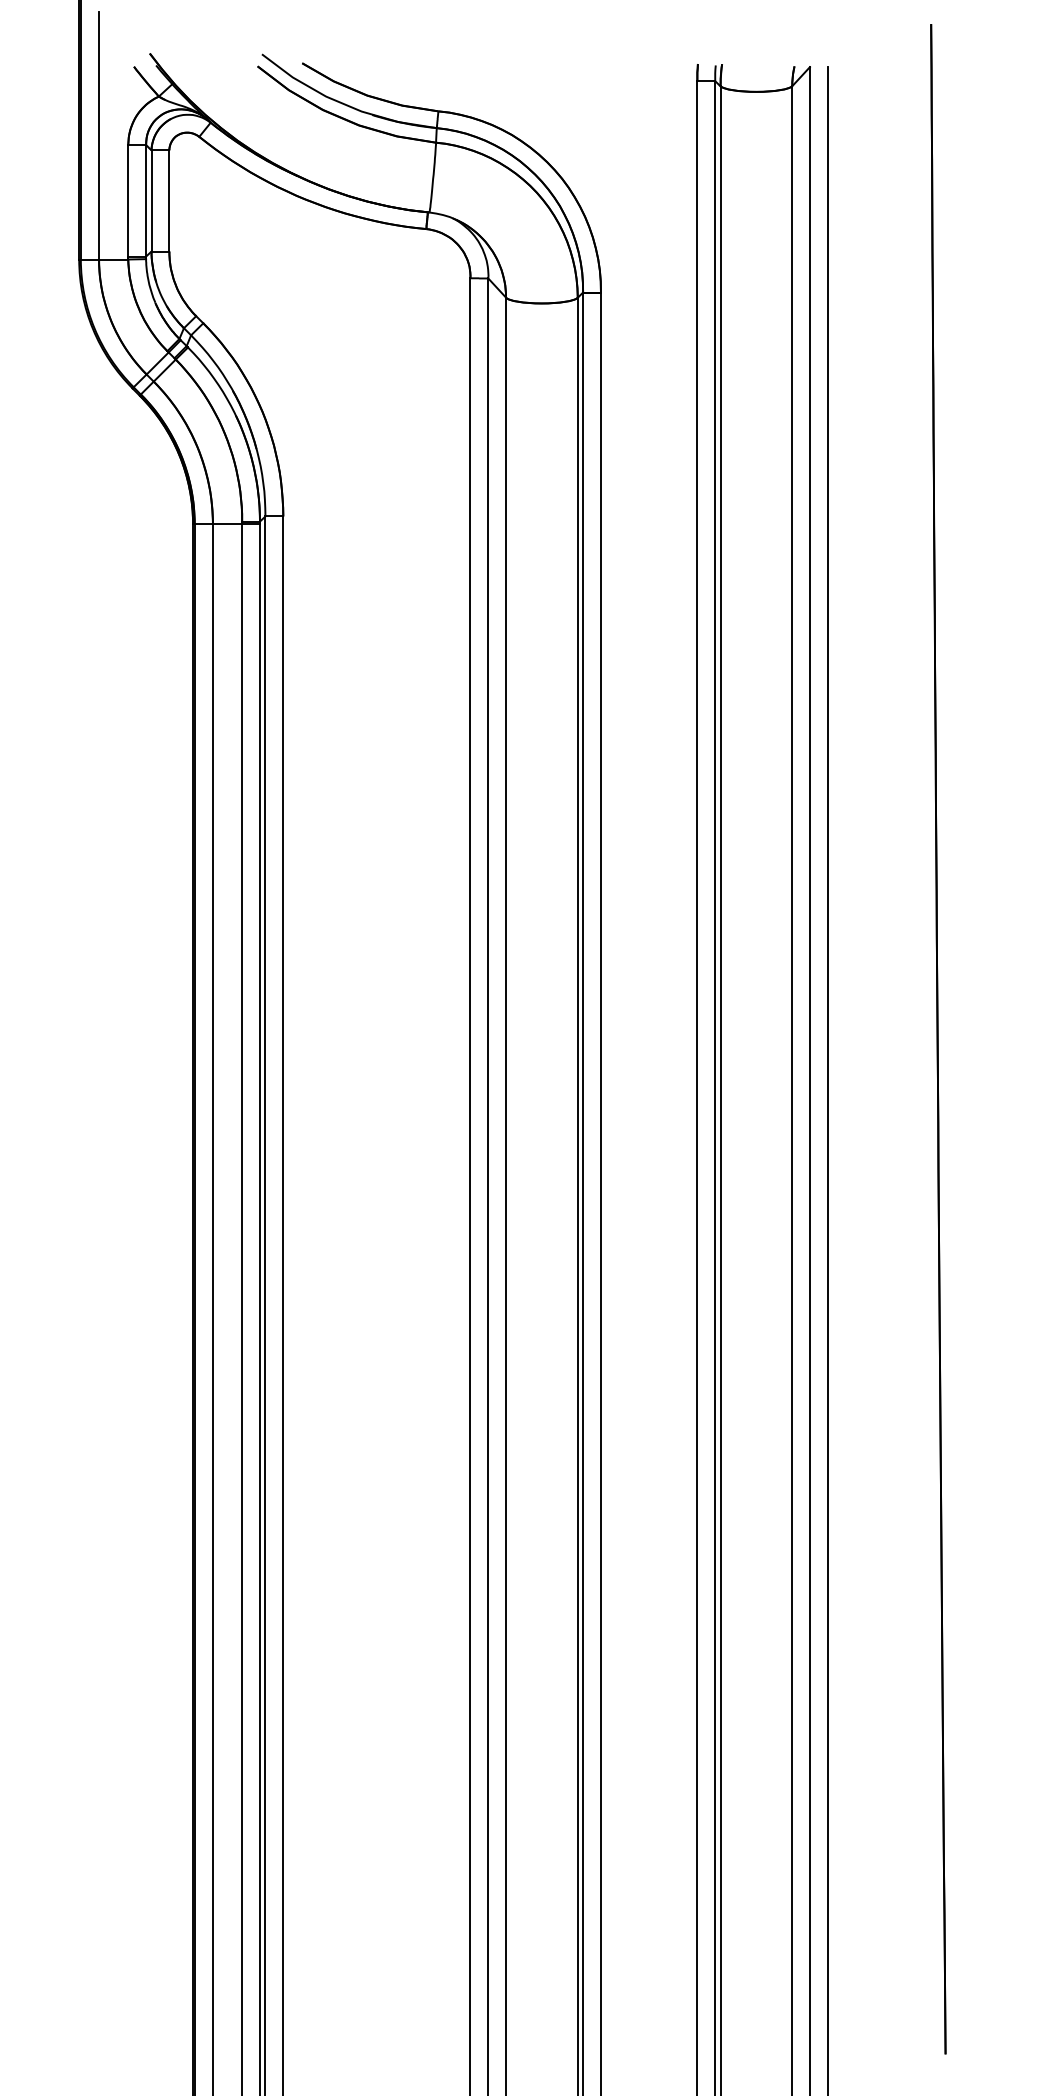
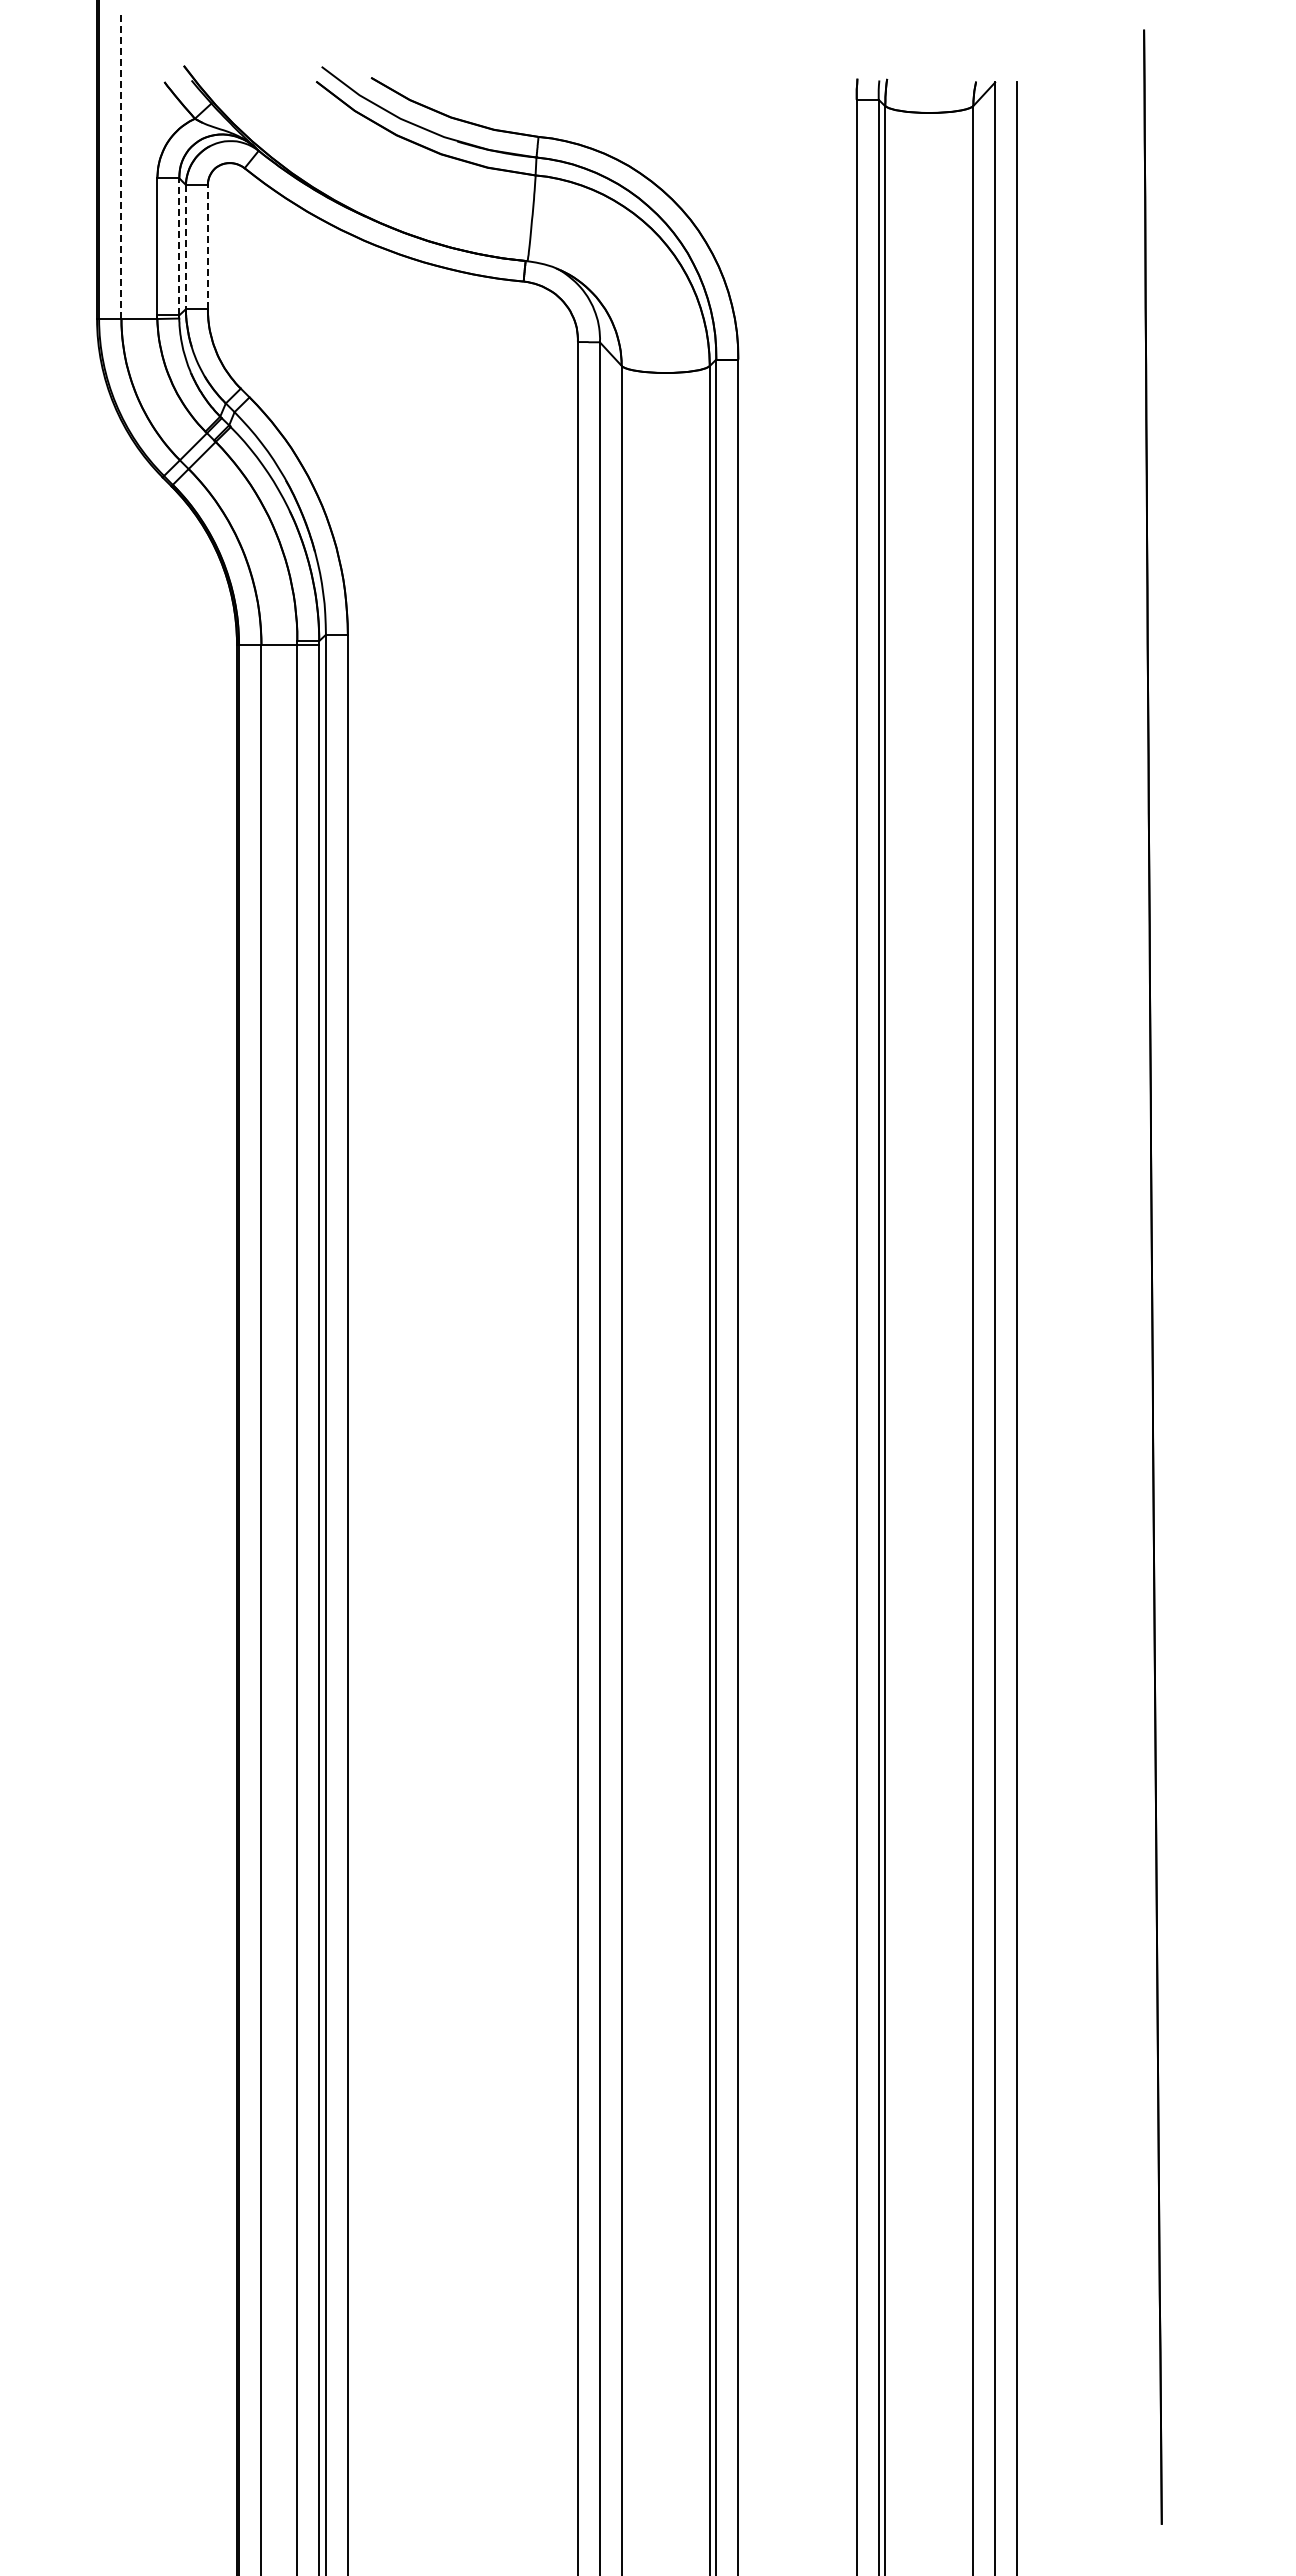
line: (99, 136) -> (121, 167), solid -> dashed
line: (146, 200) -> (179, 246), solid -> dashed
line: (169, 200) -> (207, 246), solid -> dashed
line: (151, 201) -> (185, 247), solid -> dashed

